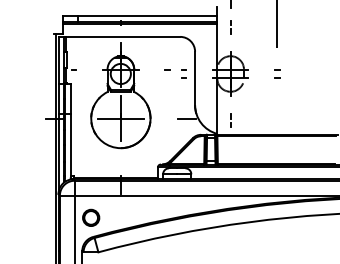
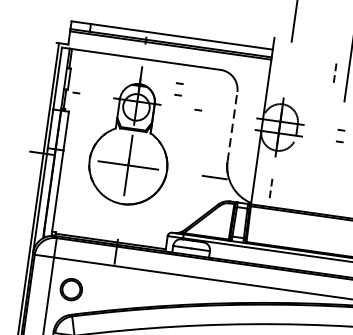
line: (230, 28) -> (334, 74), moved
part: (183, 73) -> (178, 88), moved
line: (195, 78) -> (232, 126), solid -> dashed

